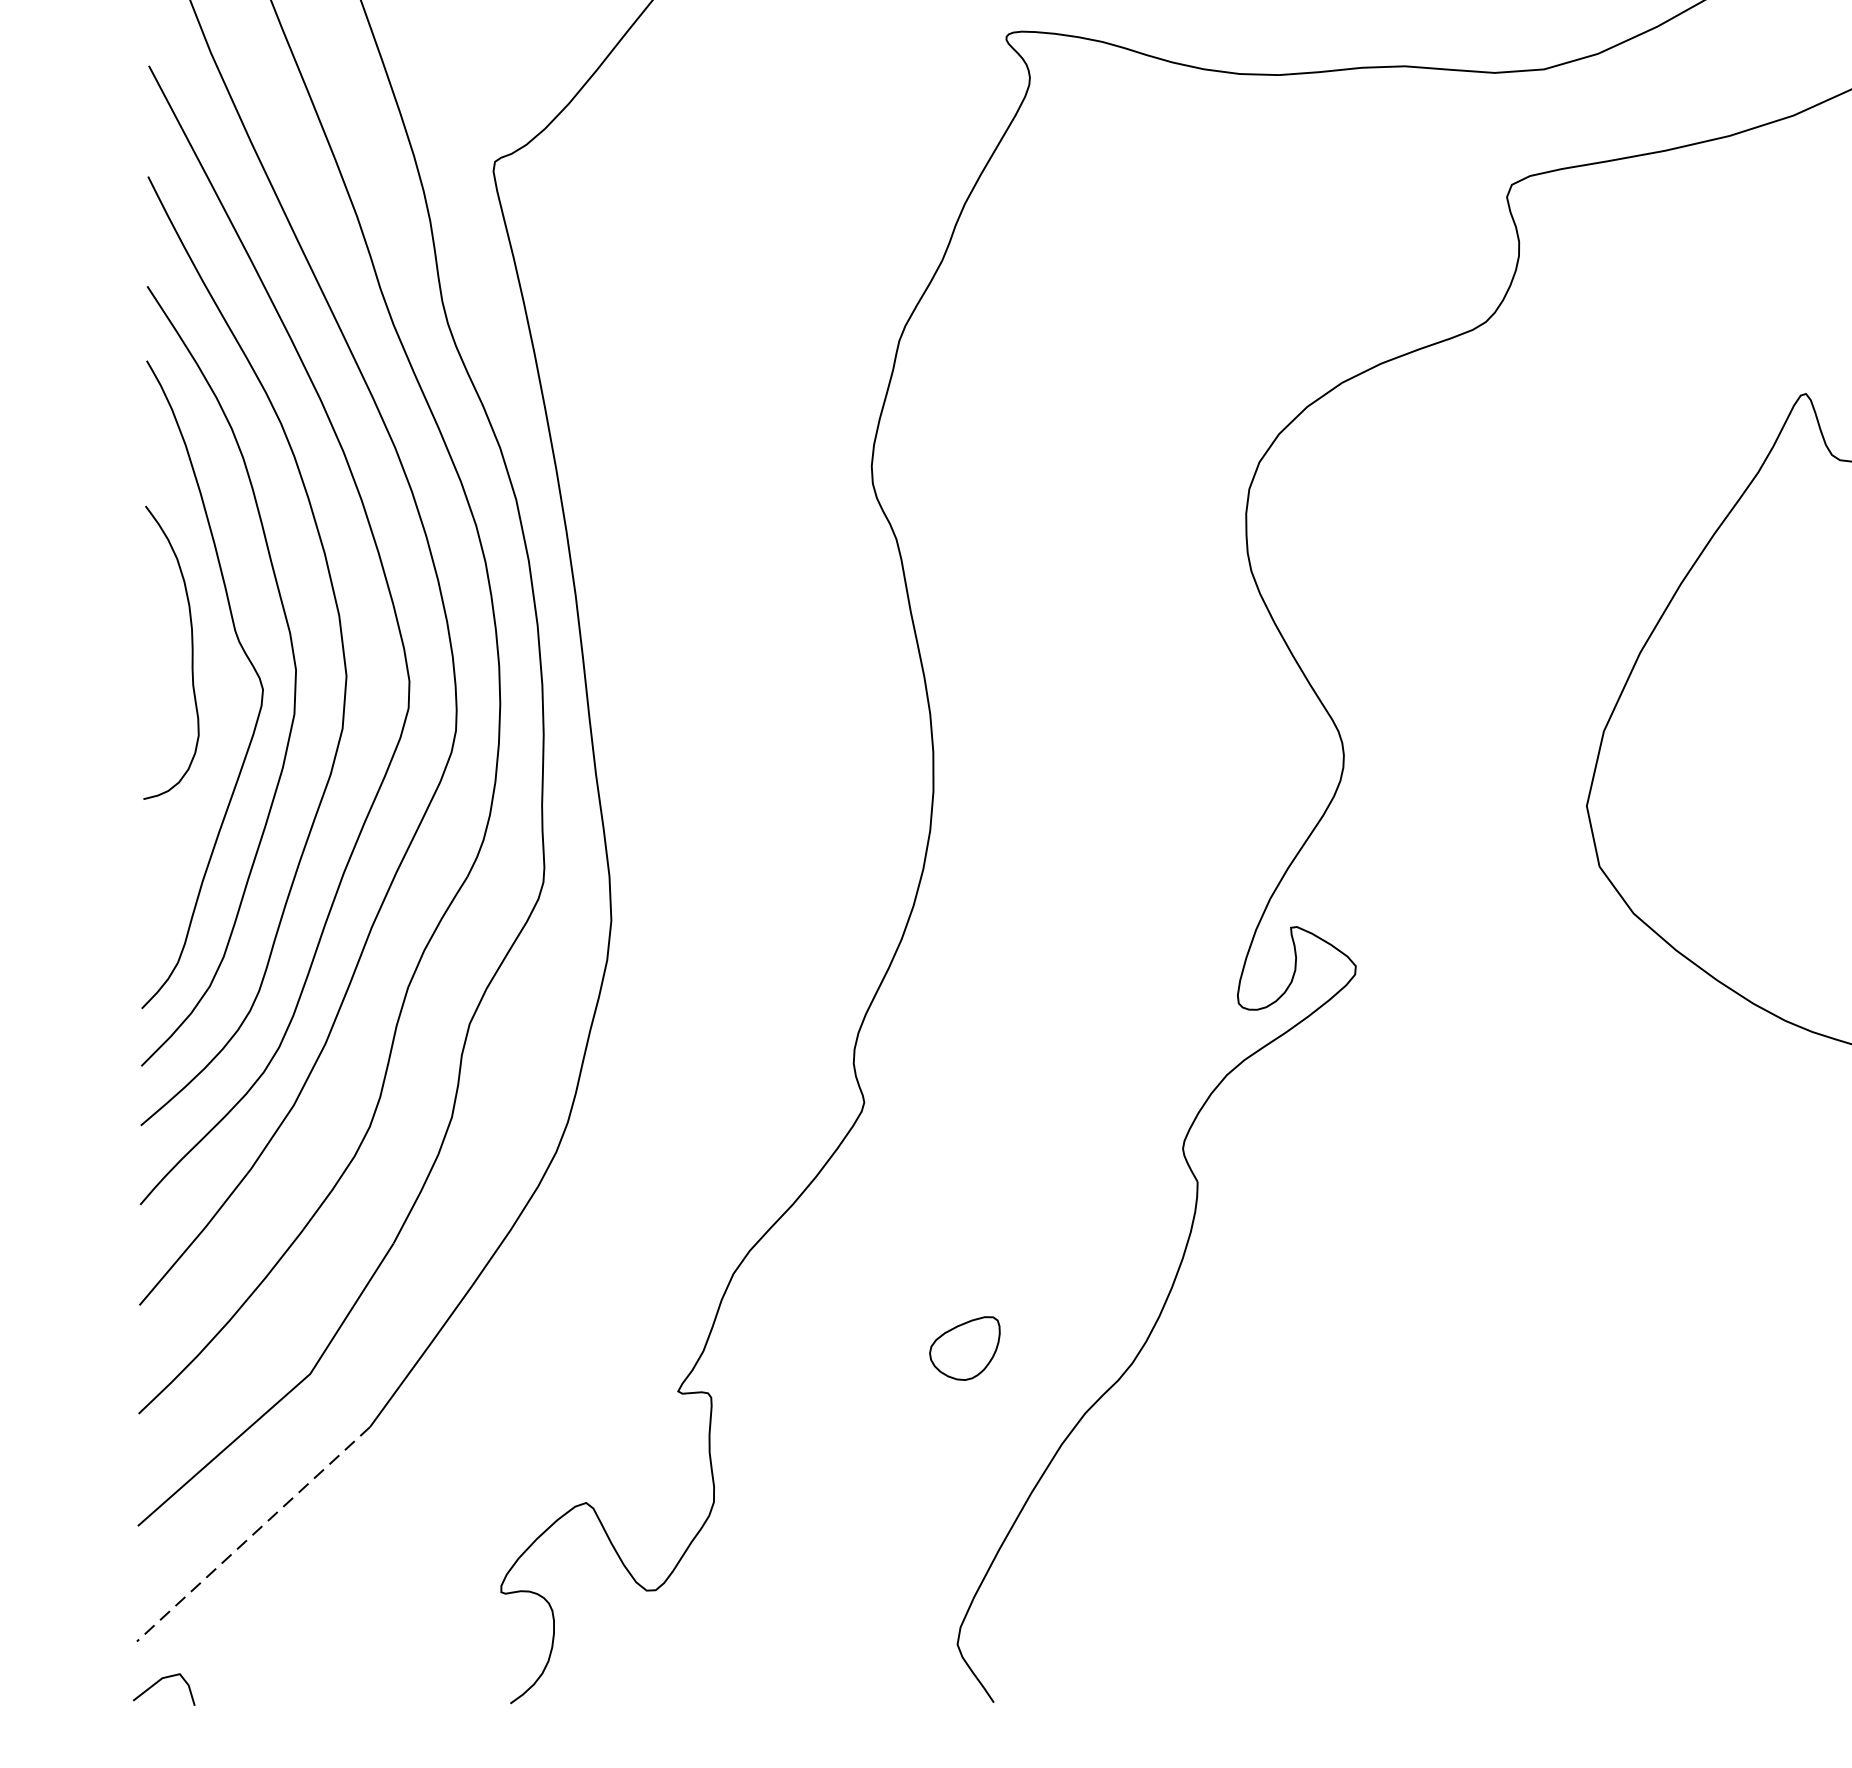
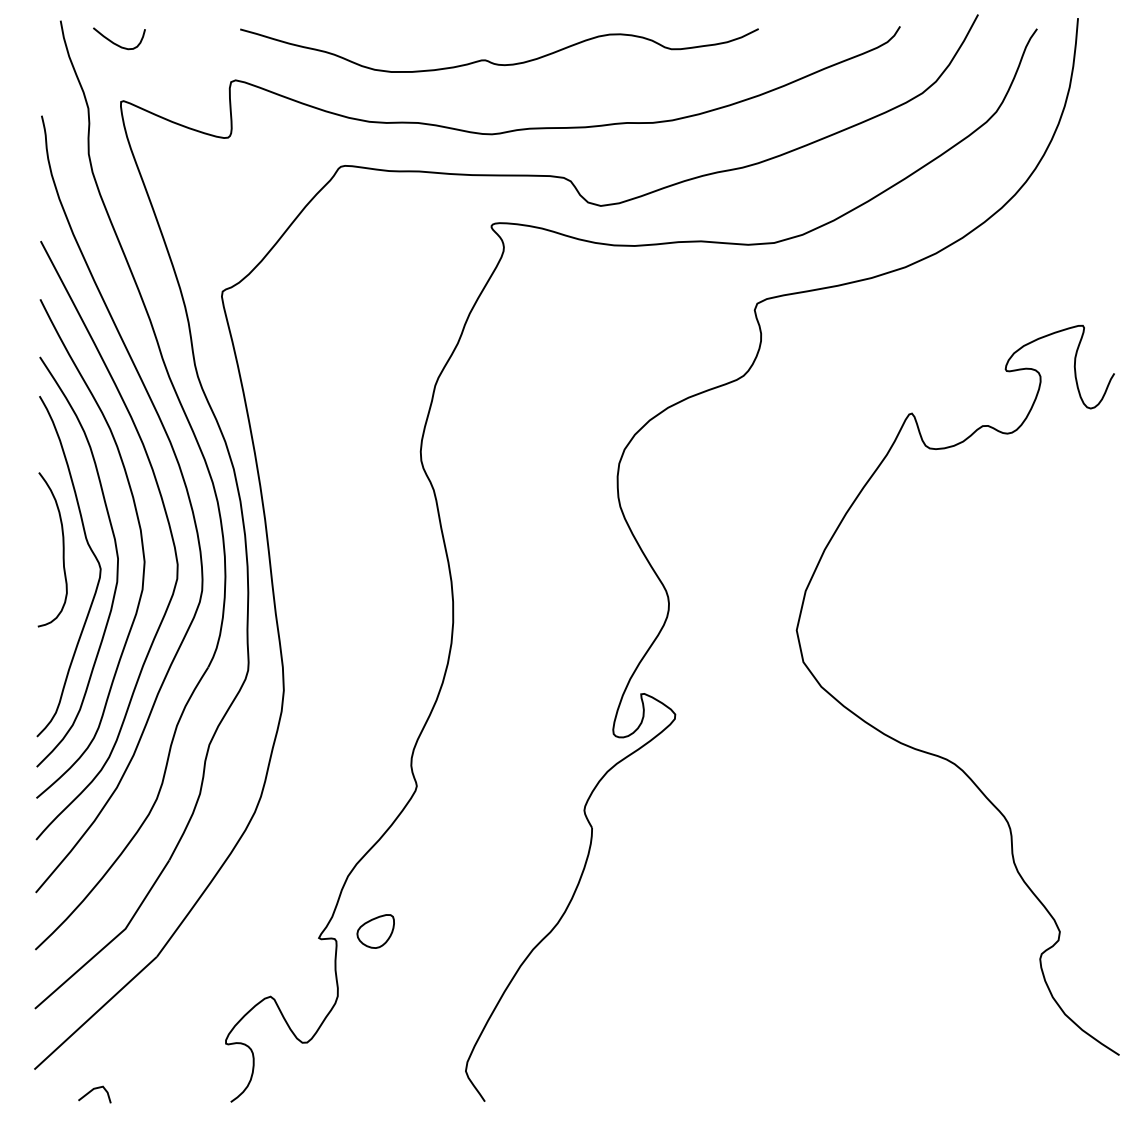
part: (964, 1348) -> (375, 931), moved
line: (253, 1534) -> (95, 1013), dashed -> solid
line: (159, 1683) -> (92, 1091), moved

